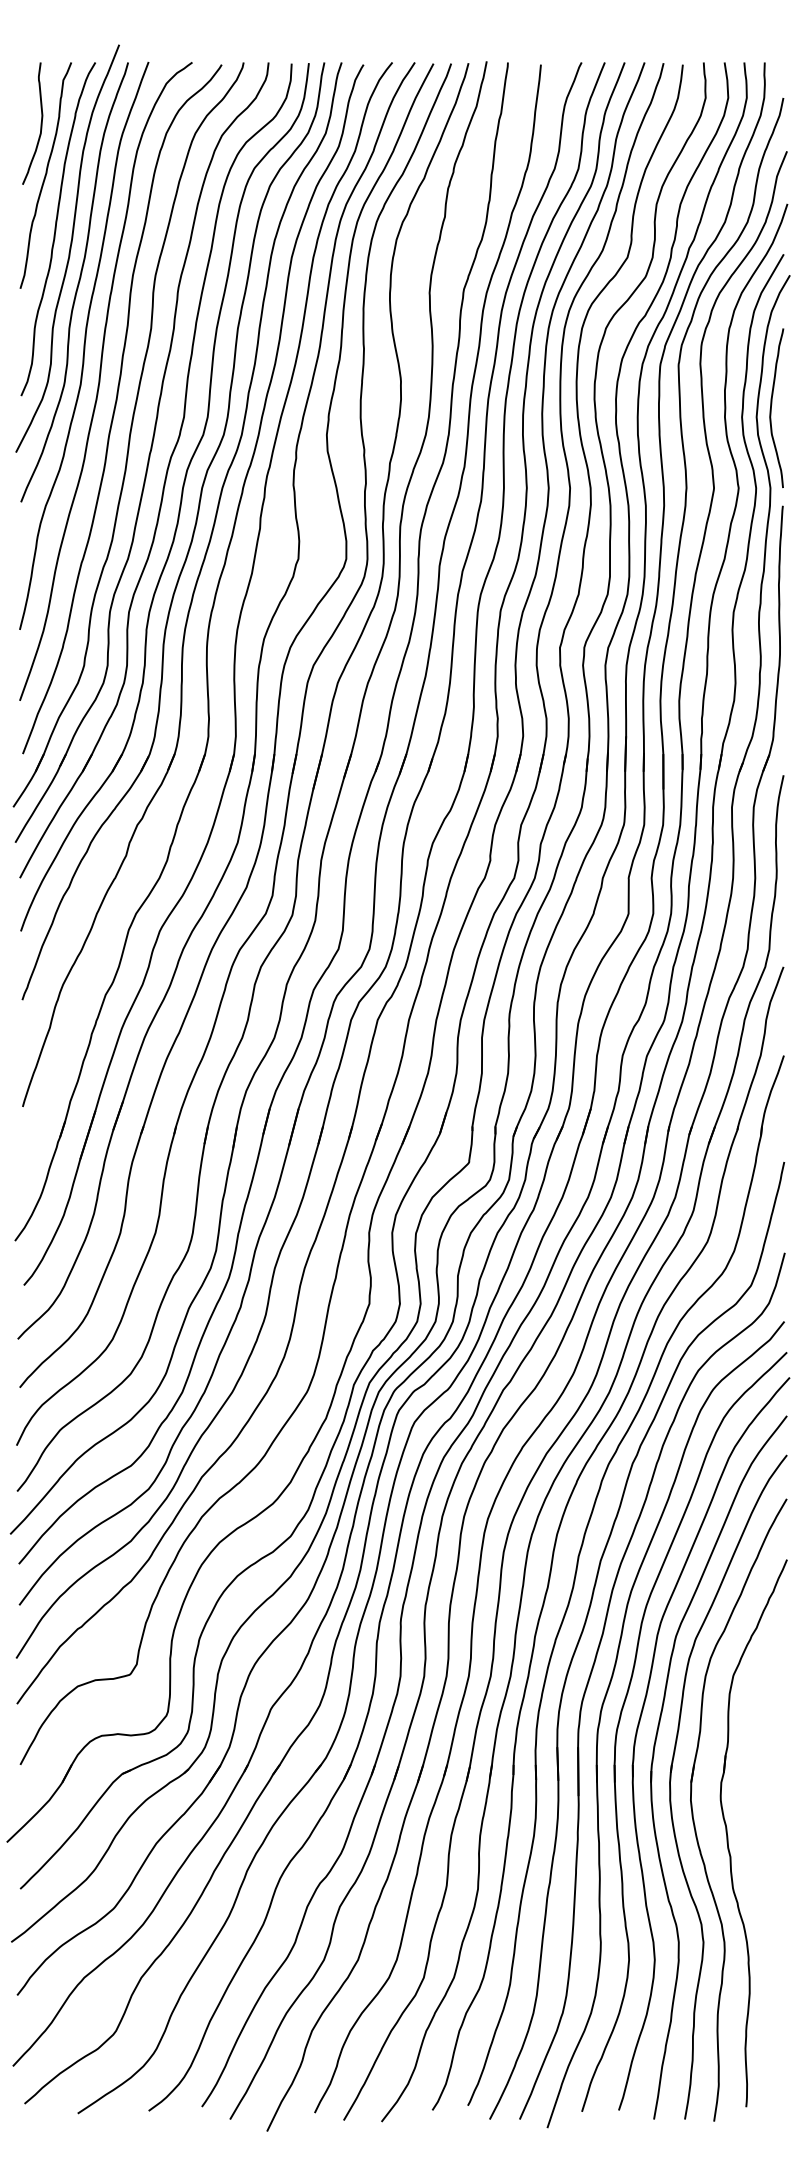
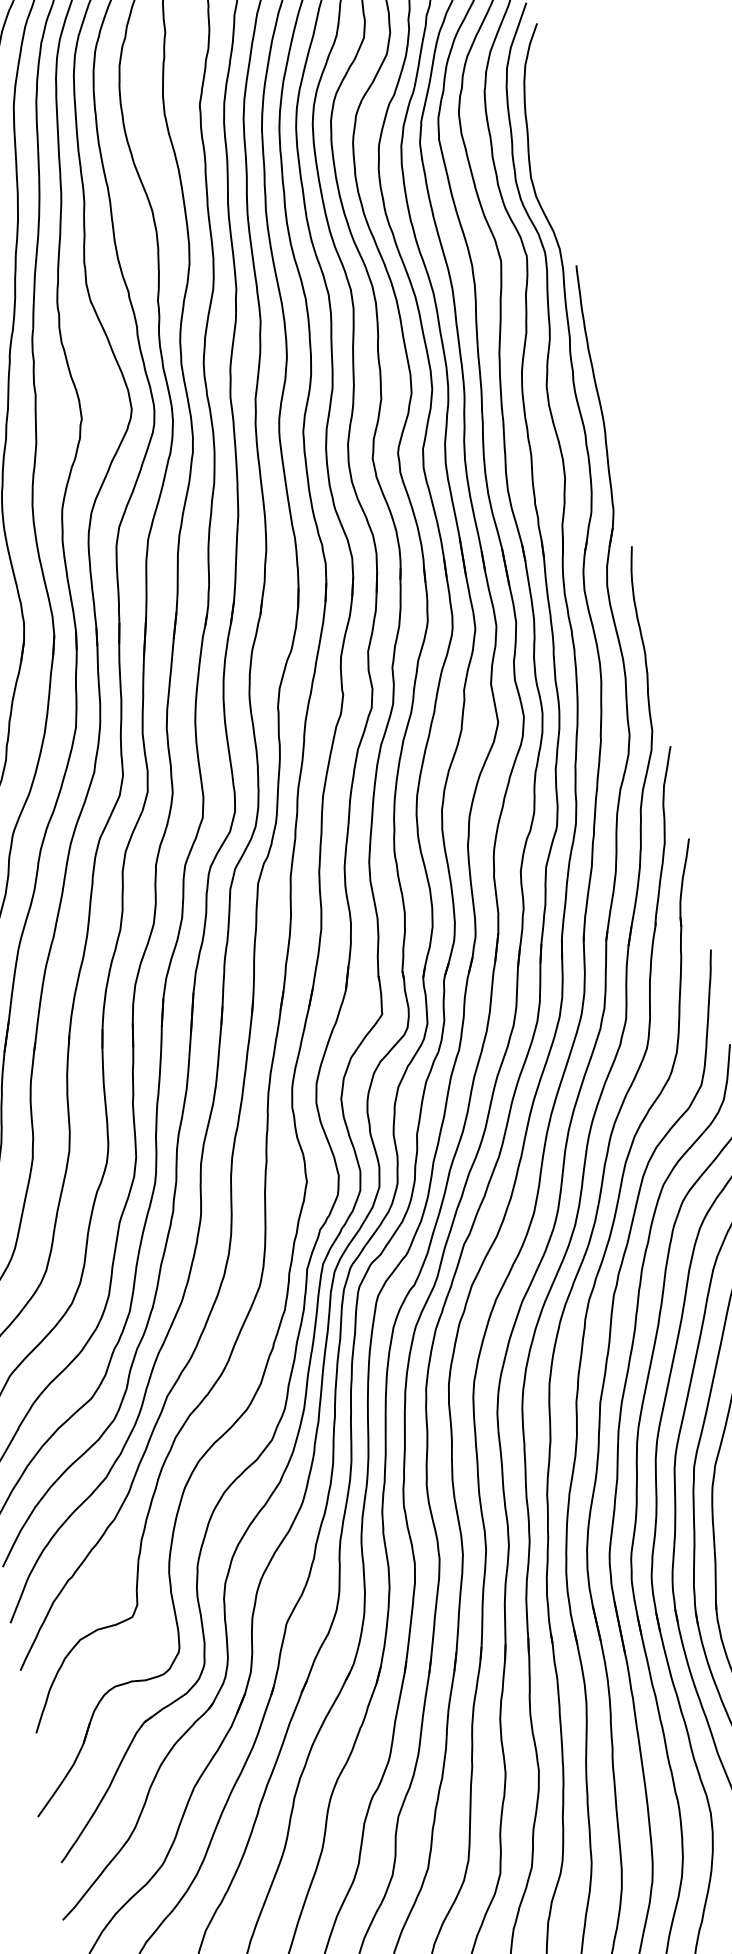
curve: (772, 404) -> (545, 161), removed

